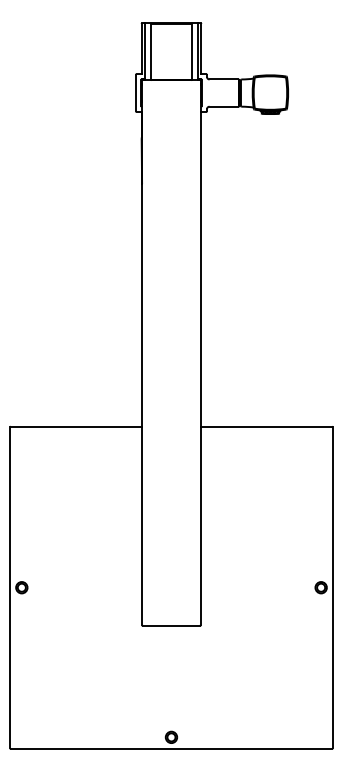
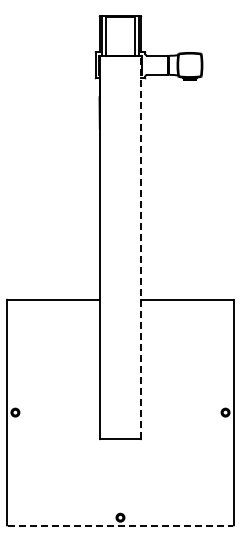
line: (199, 352) -> (140, 247), solid -> dashed
line: (171, 748) -> (120, 525), solid -> dashed

